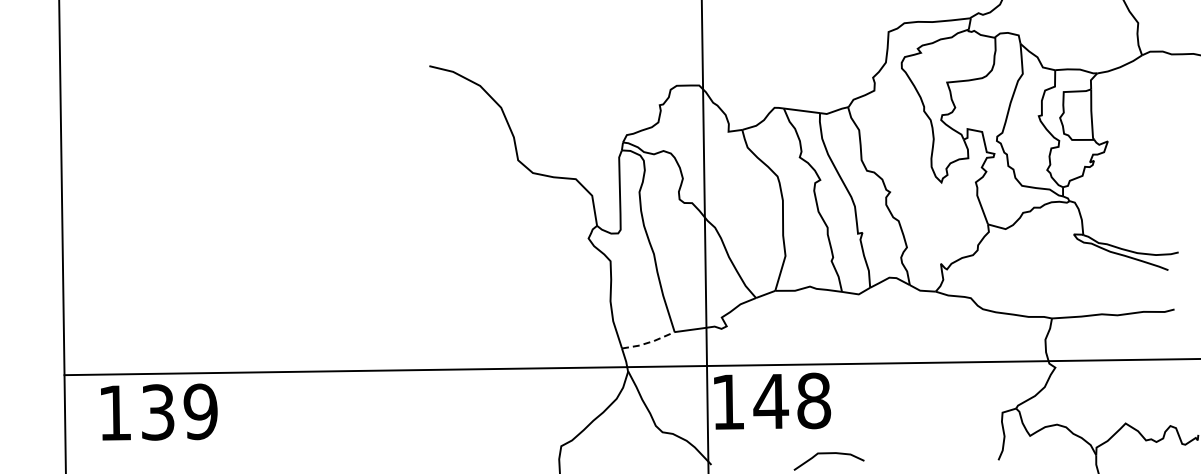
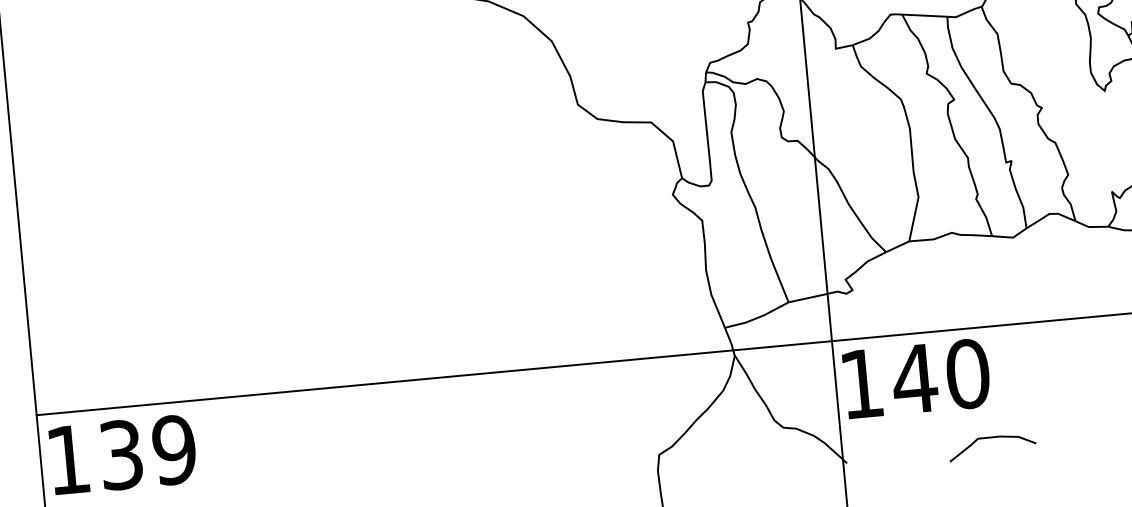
line: (649, 342) -> (758, 317), dashed -> solid
text: (814, 400) -> (968, 373), 148 -> 140
text: (159, 411) -> (123, 453), moved

